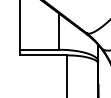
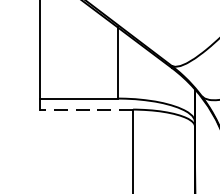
line: (43, 55) -> (86, 109), solid -> dashed

